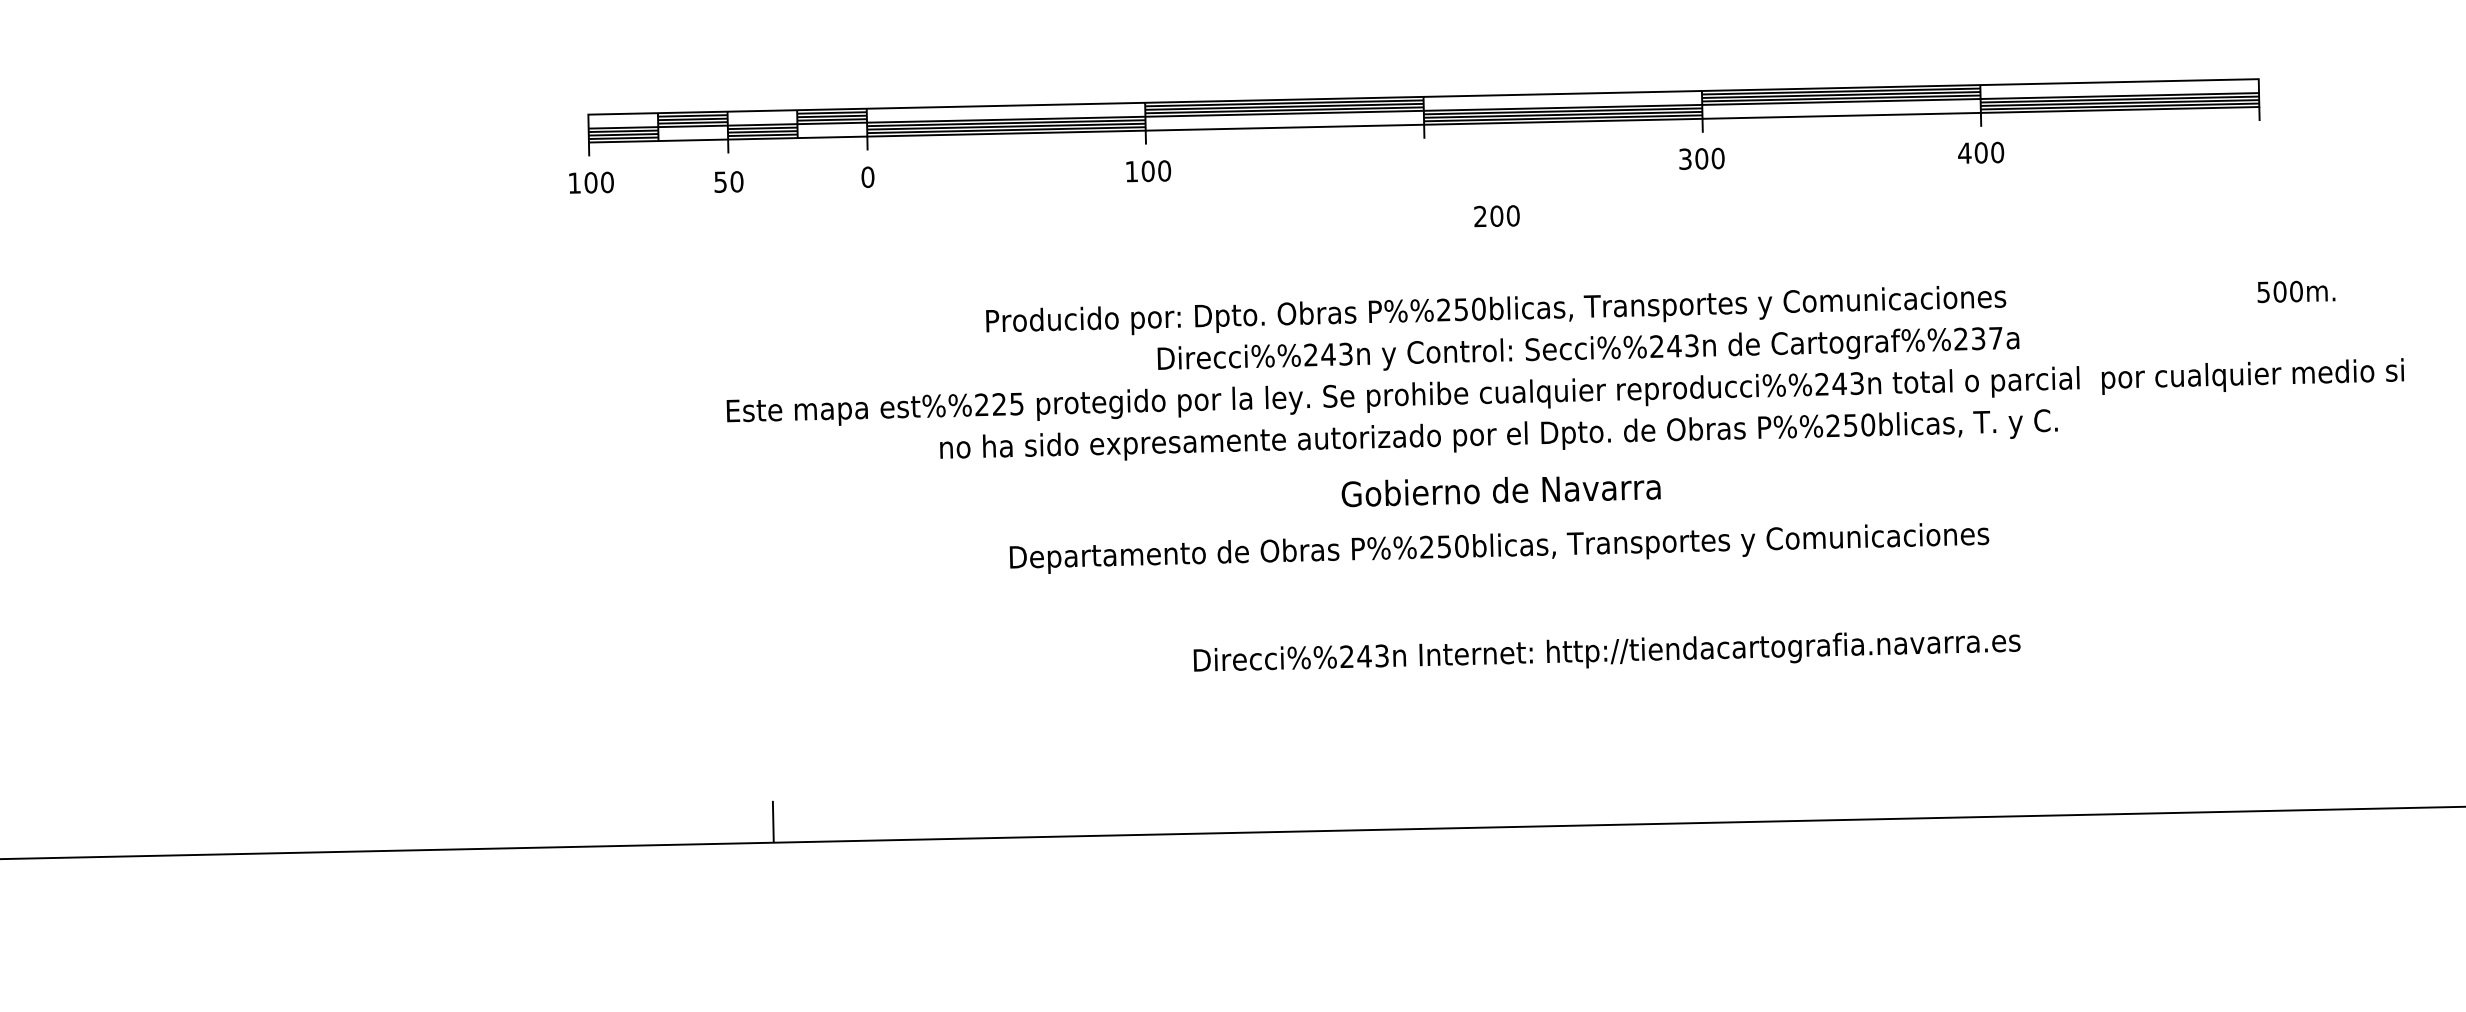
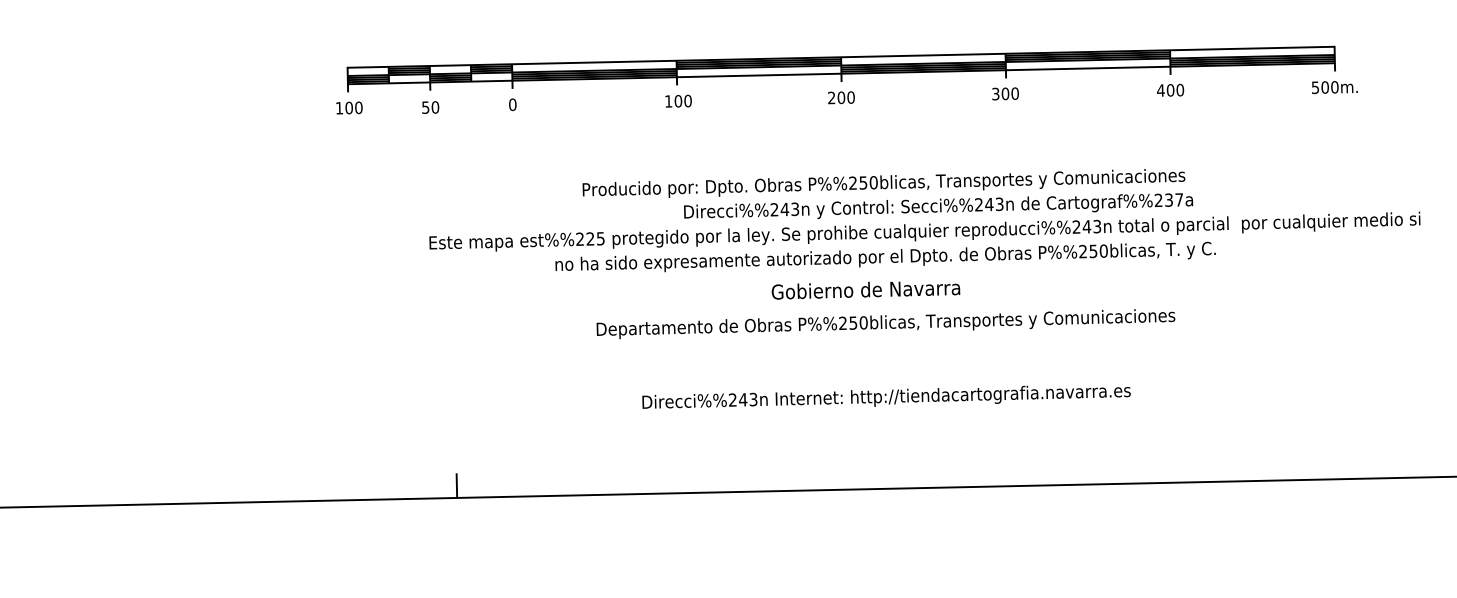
text: (1497, 215) -> (841, 97), moved
text: (2295, 291) -> (1334, 87), moved
text: (1500, 491) -> (865, 290), moved
text: (1607, 650) -> (886, 396), moved

